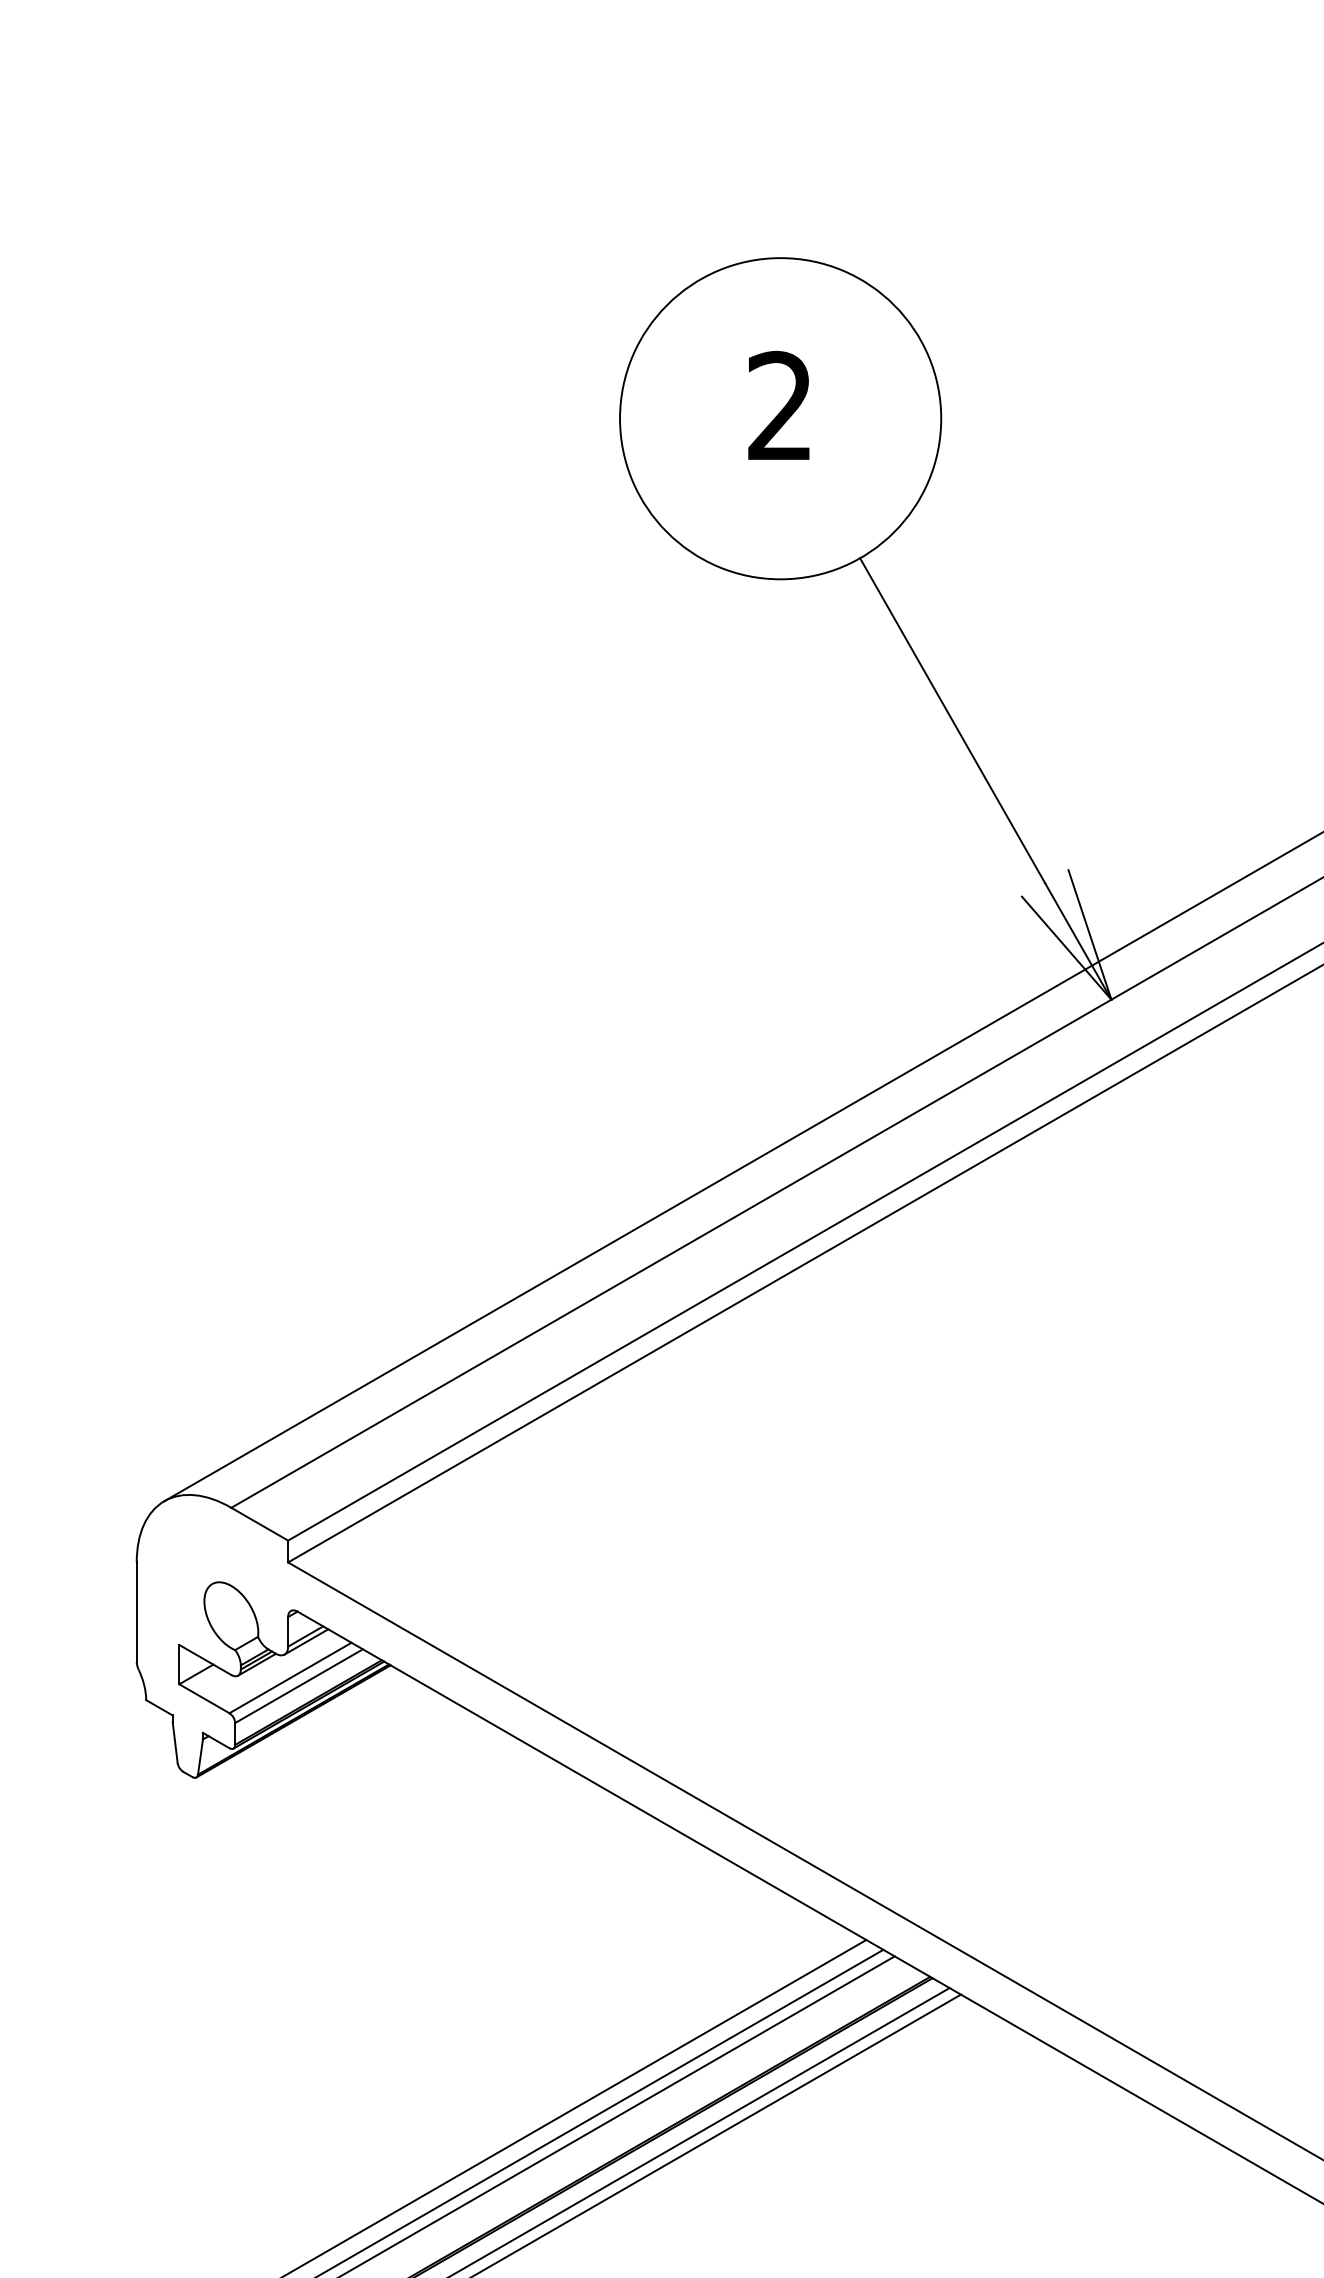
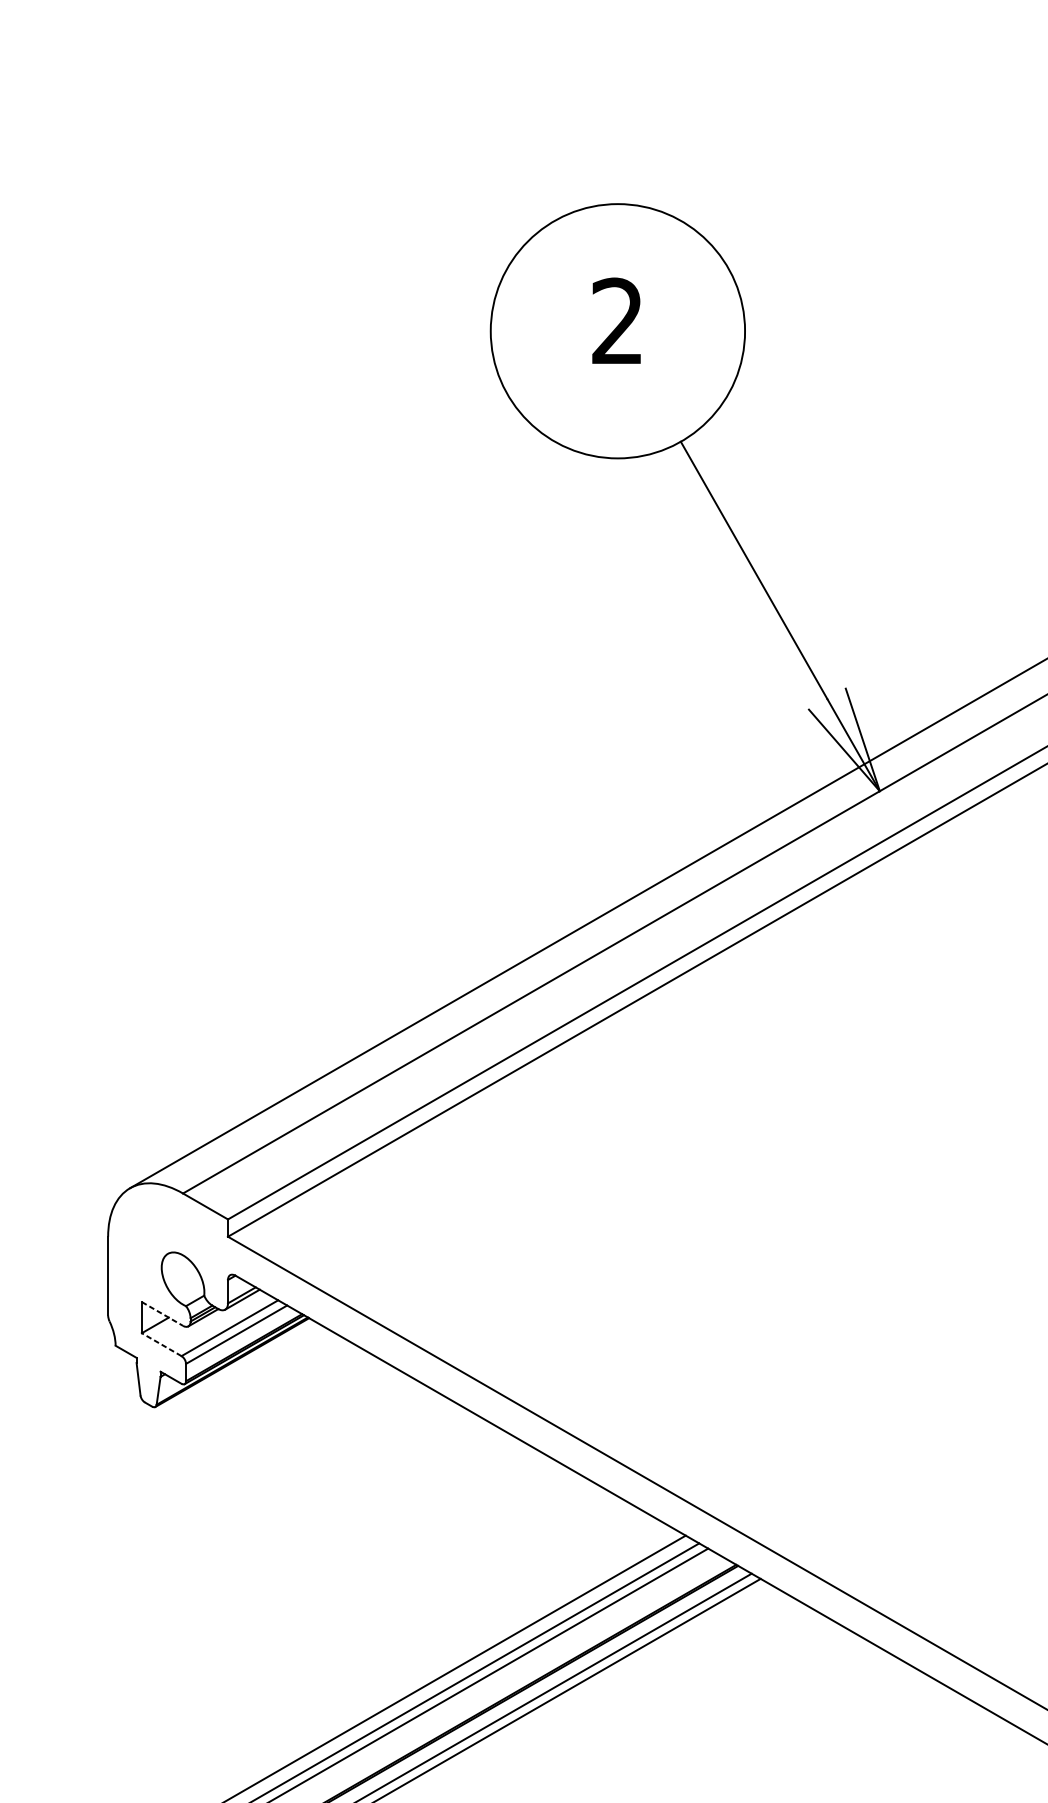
line: (205, 1660) -> (162, 1314), solid -> dashed
line: (204, 1698) -> (161, 1344), solid -> dashed

